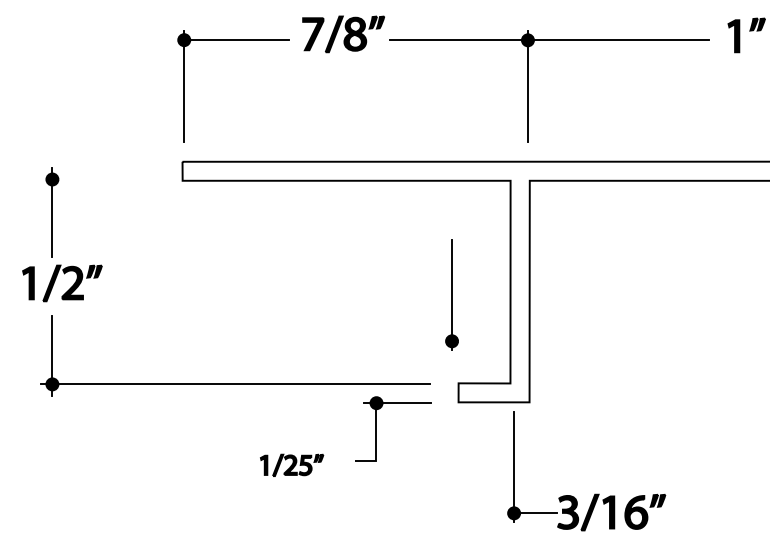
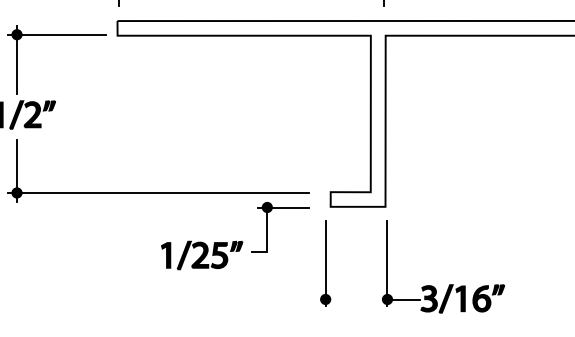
line: (103, 179) -> (56, 34), added
part: (451, 294) -> (325, 263), moved
part: (291, 465) -> (201, 255), size x1.67
part: (595, 493) -> (450, 284), moved

